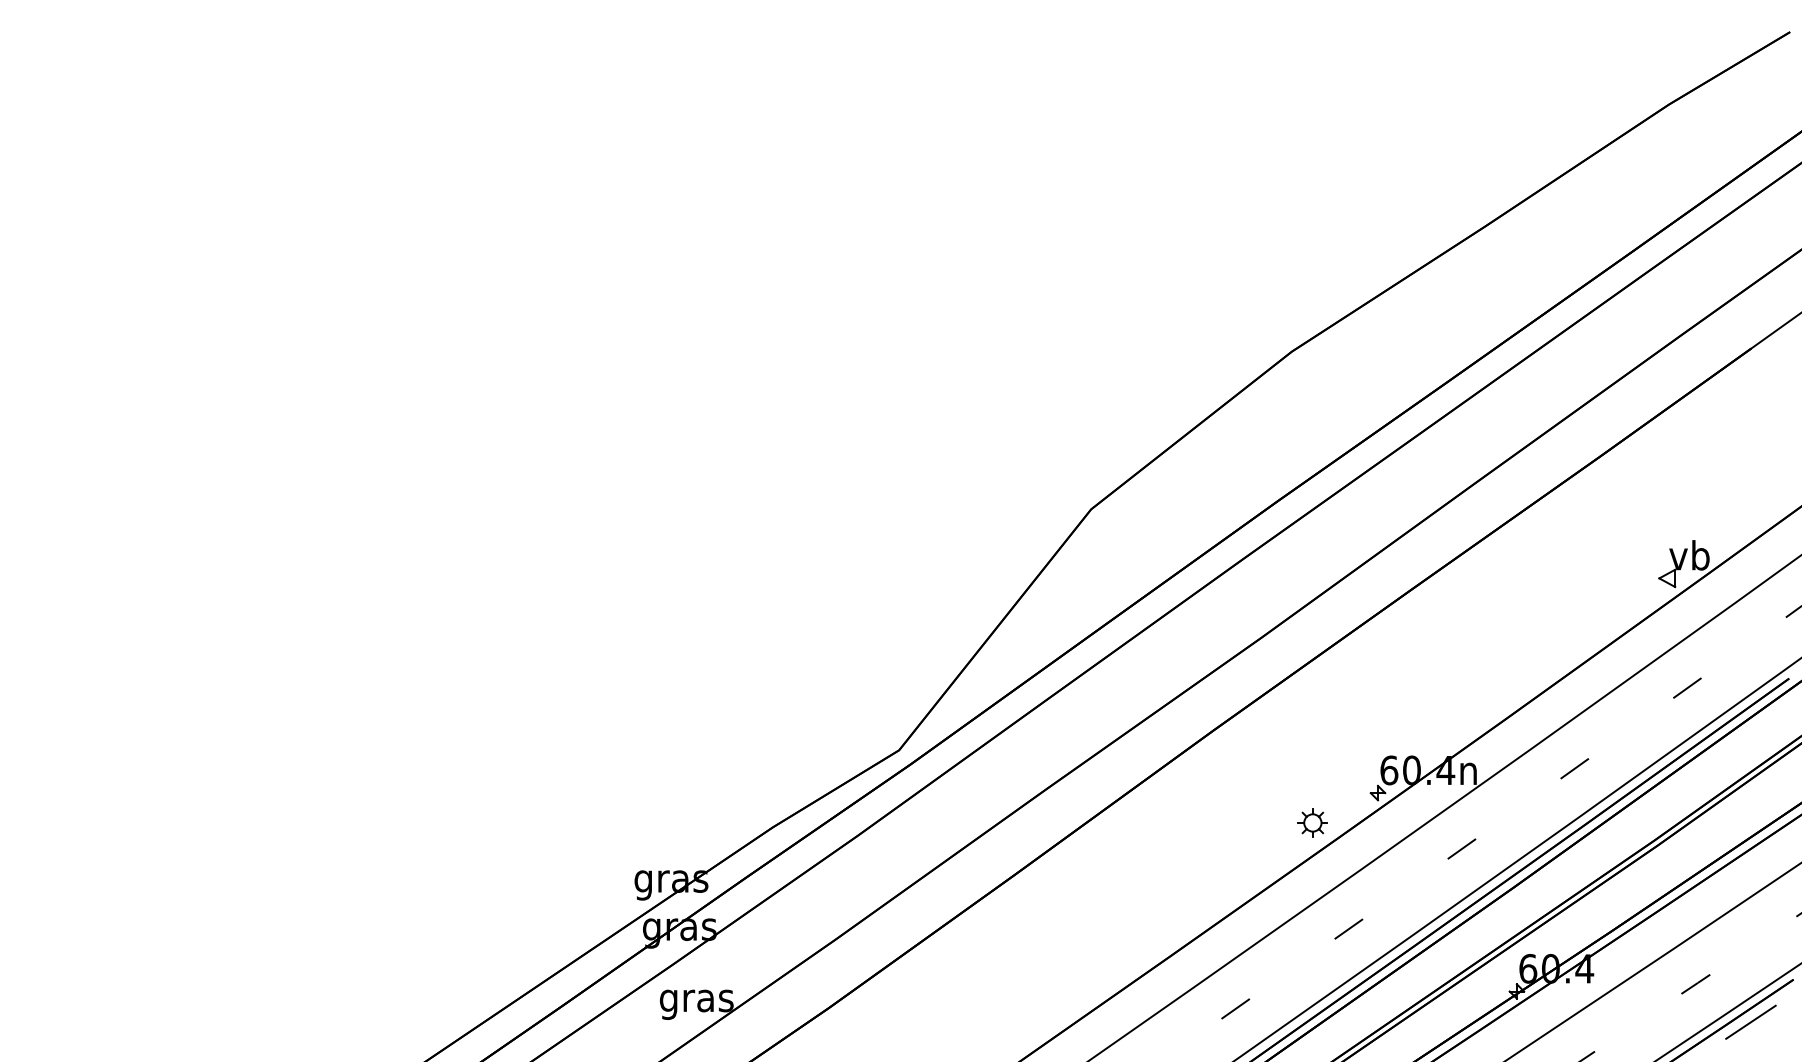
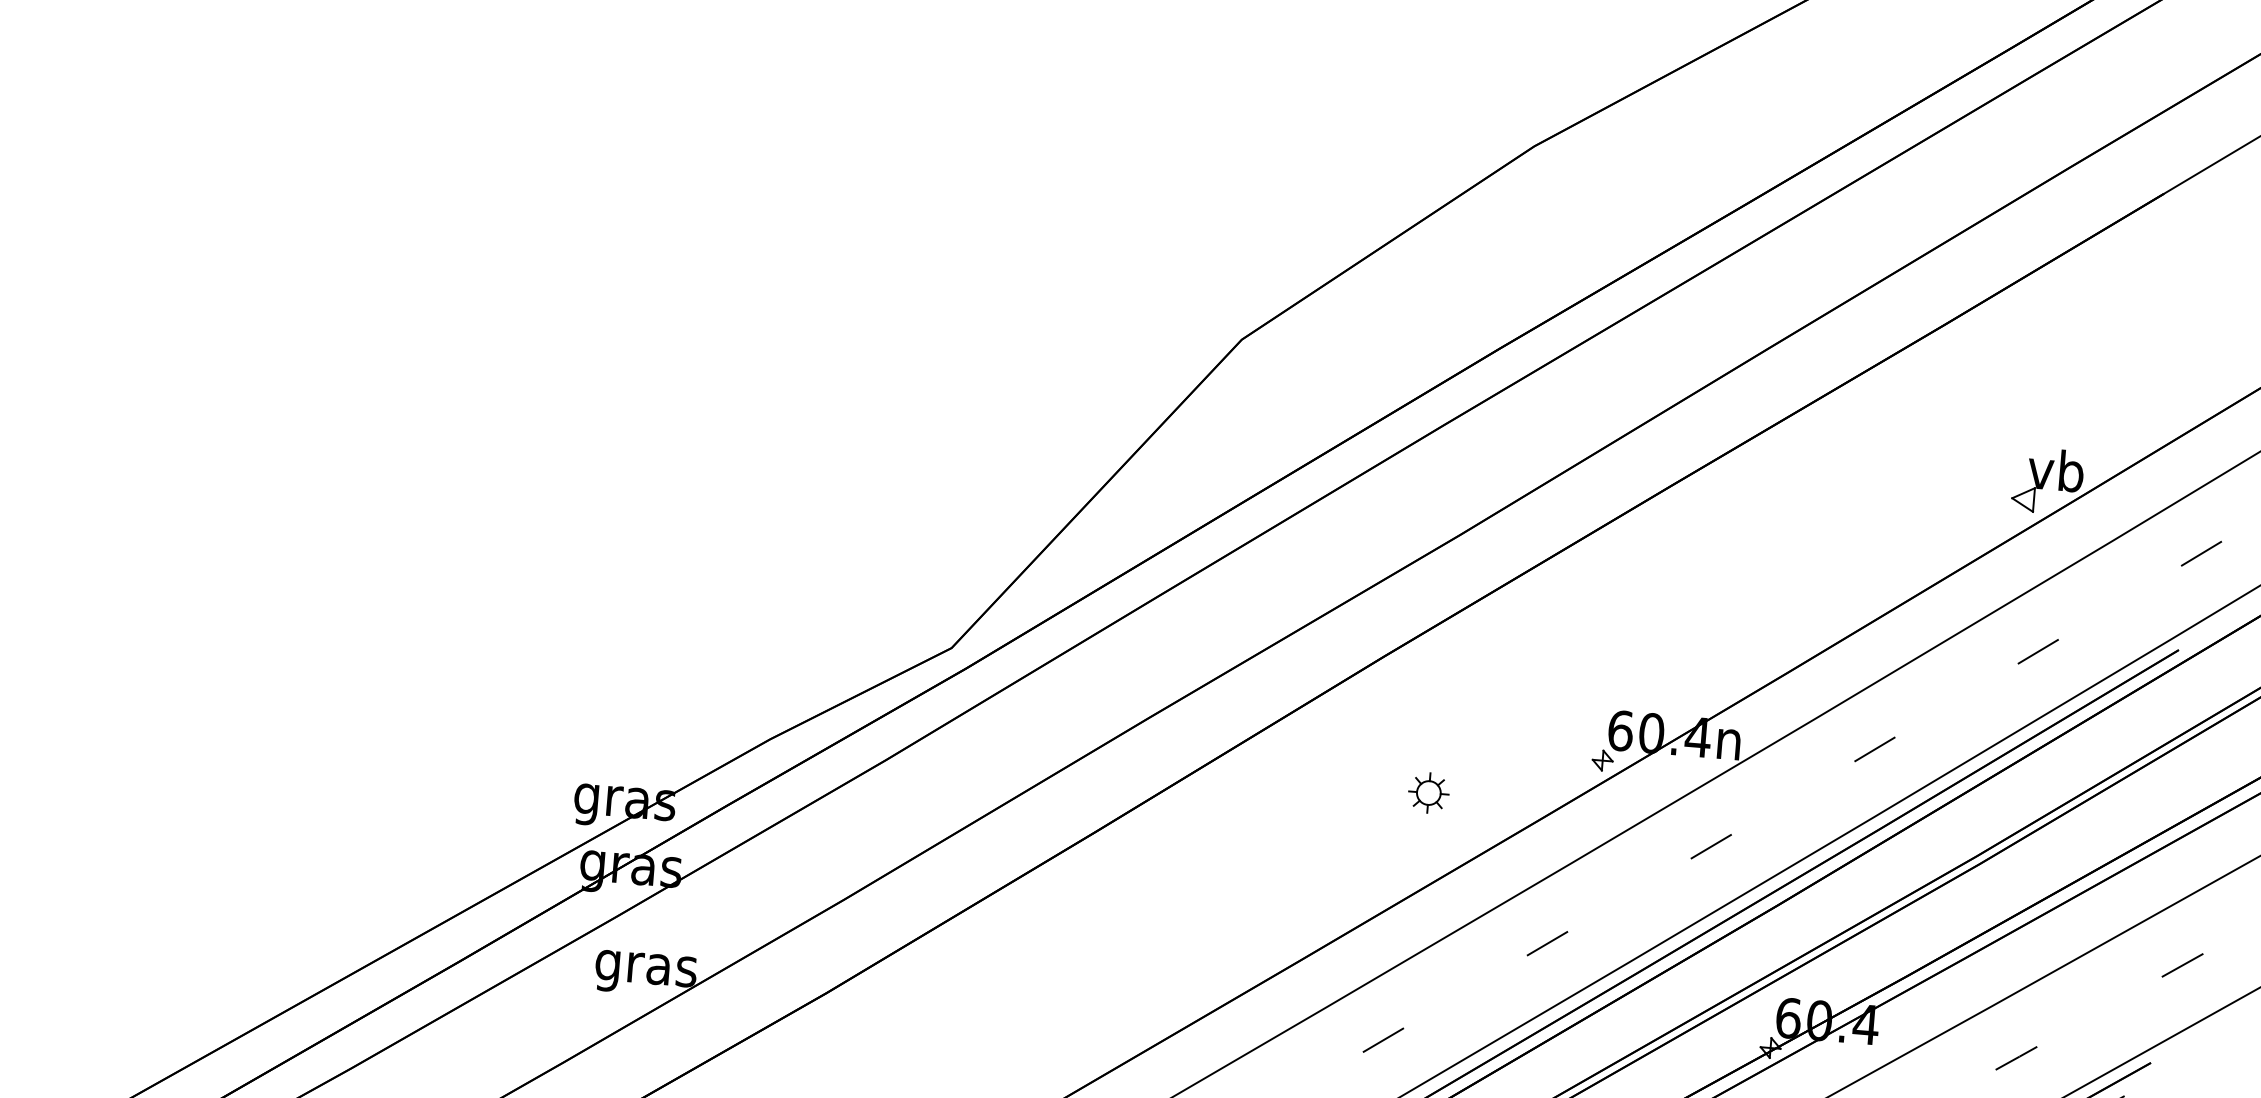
part: (1312, 822) -> (1428, 792), moved

